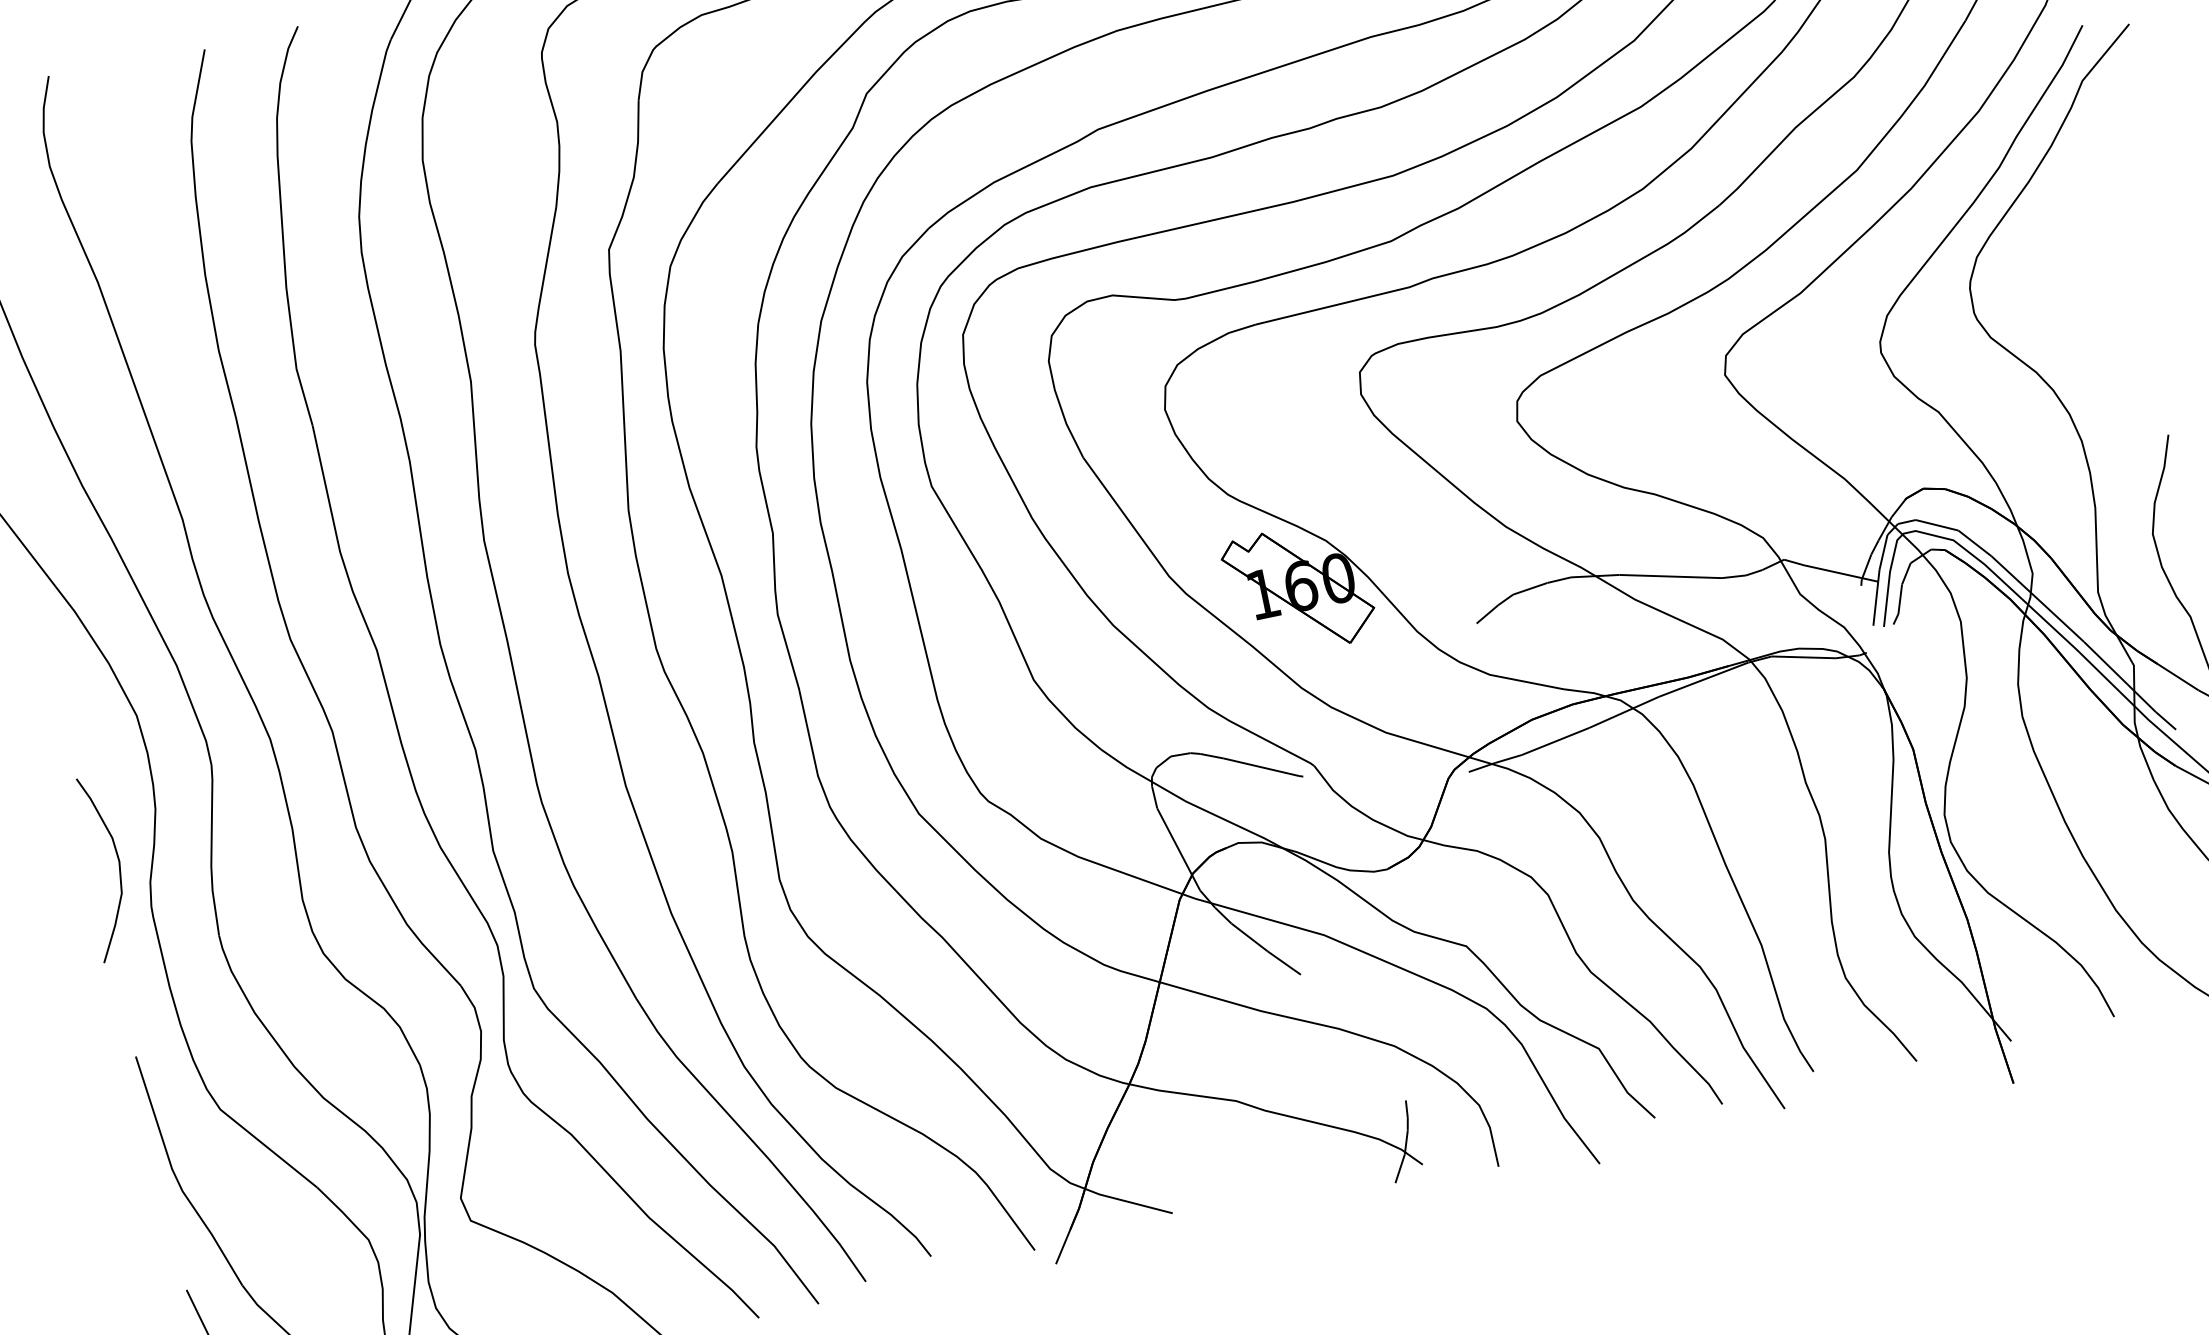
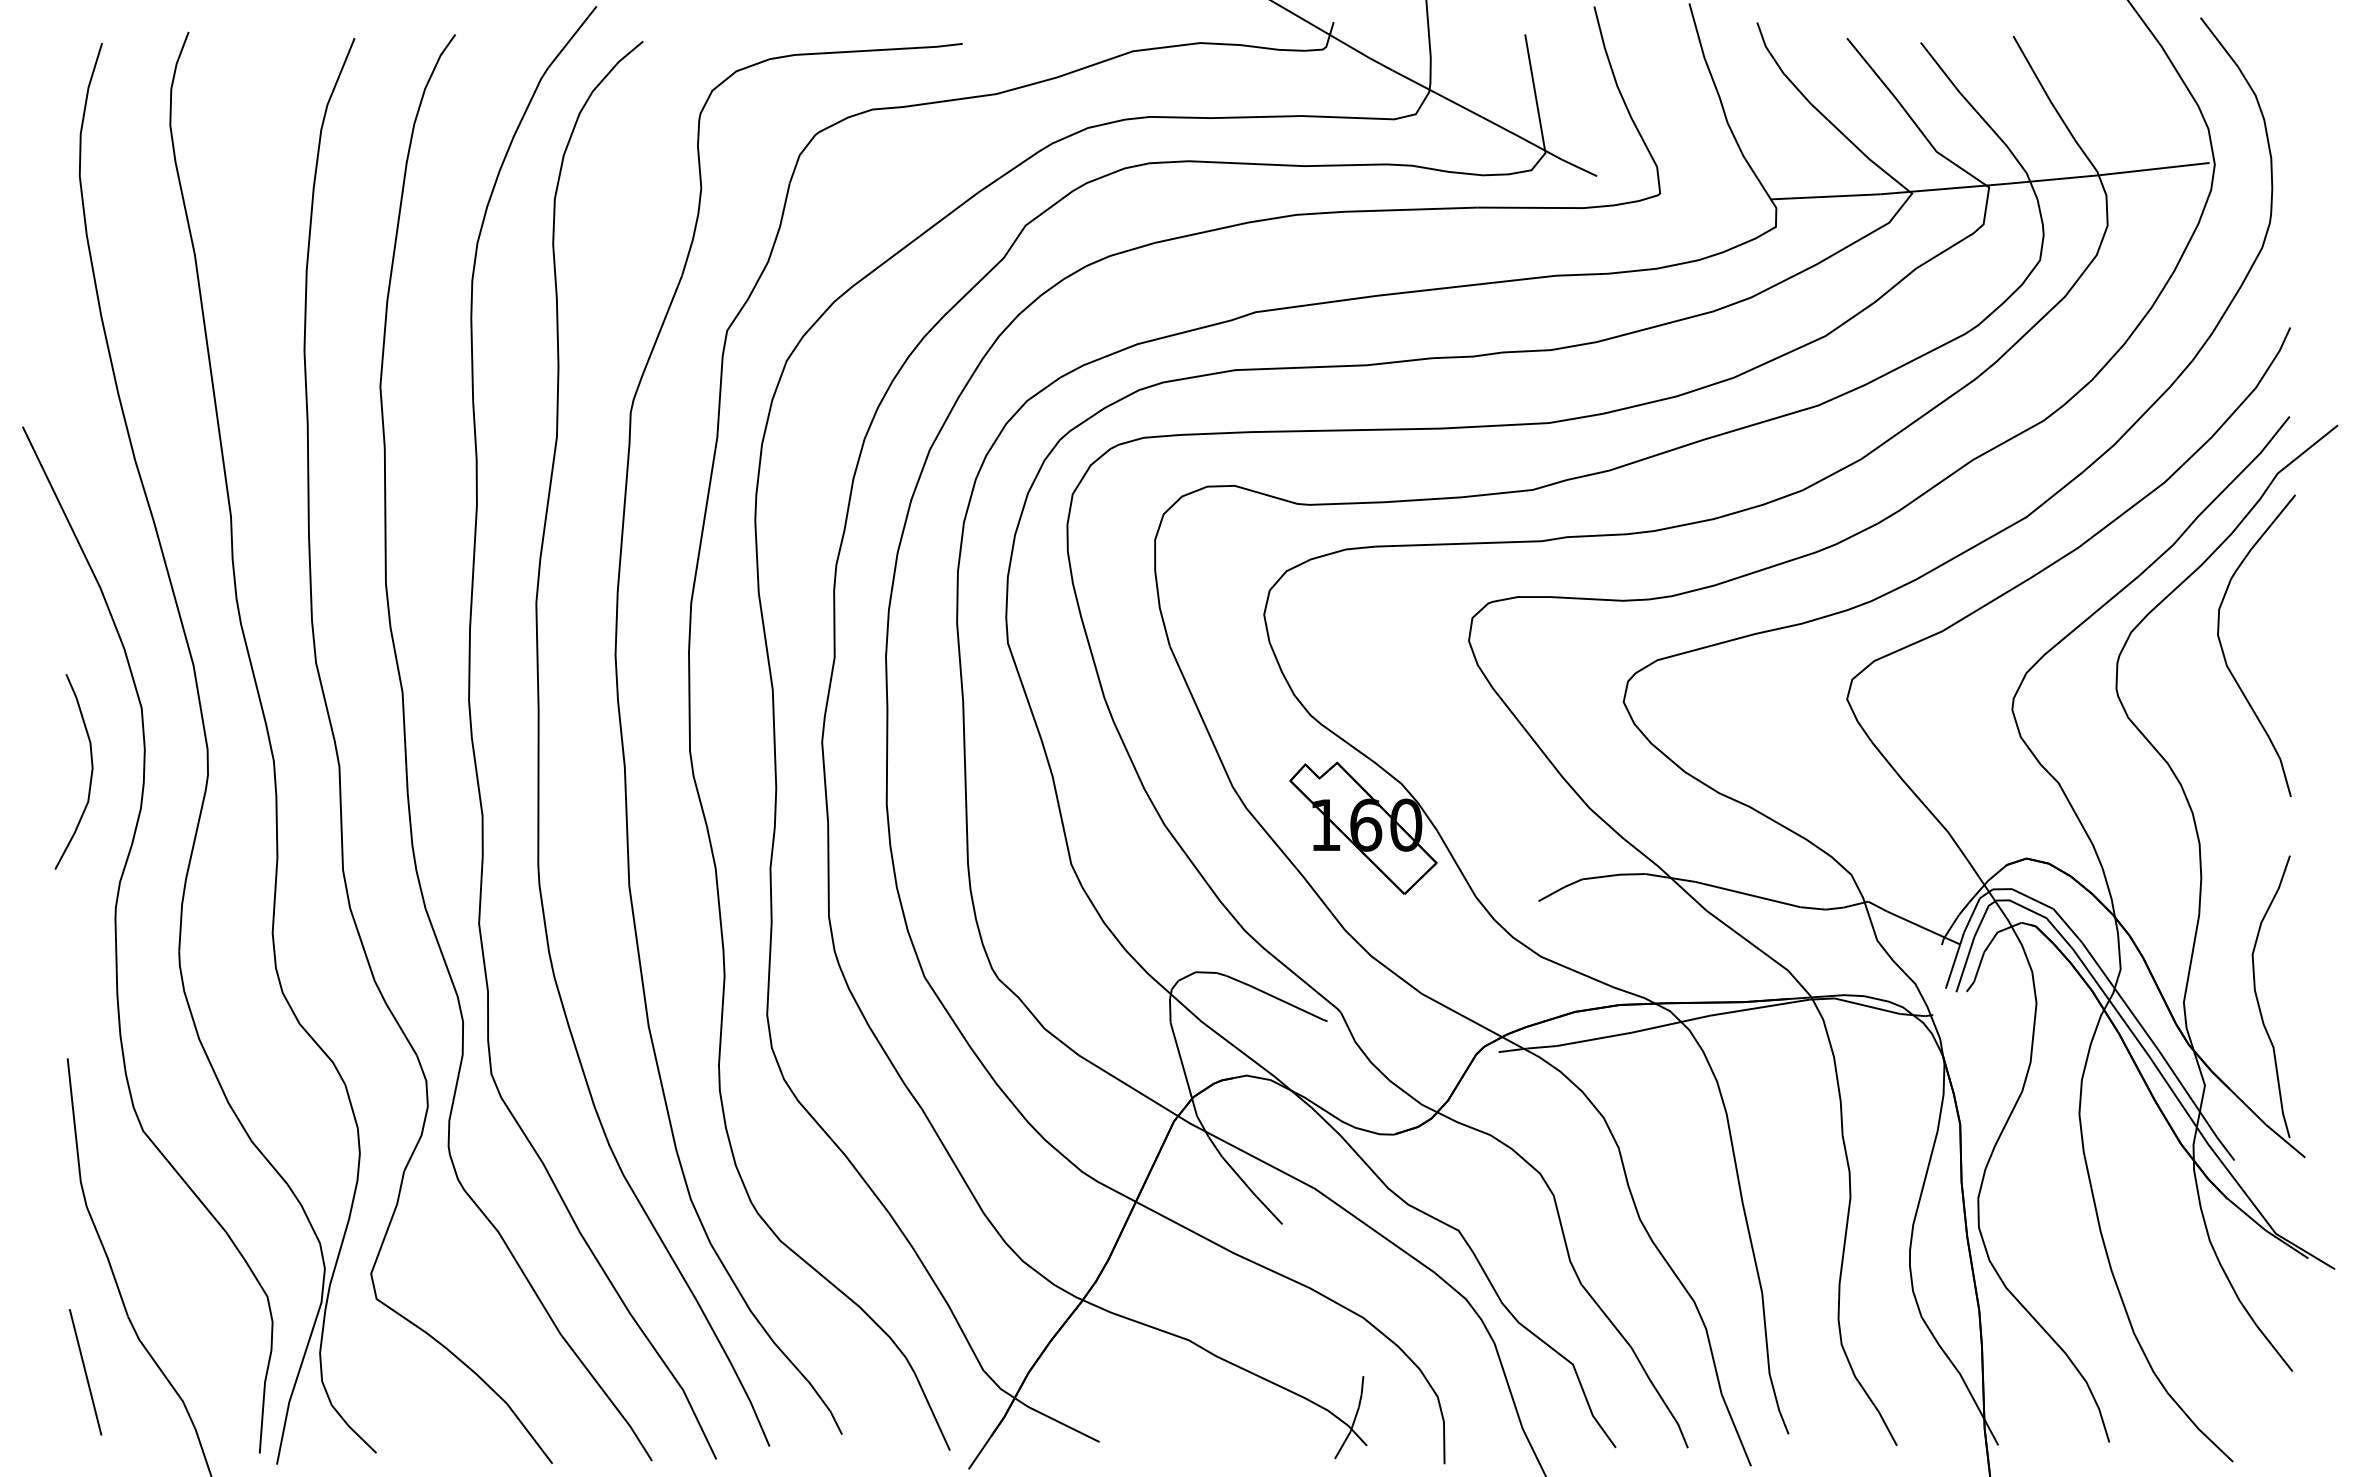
curve: (2069, 261) -> (2225, 656), added
curve: (118, 868) -> (90, 775), moved

